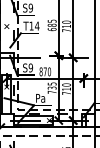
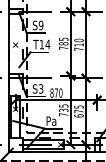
text: (51, 28) -> (63, 47), 685 -> 785
text: (30, 67) -> (40, 88), S9 -> S3
text: (66, 89) -> (78, 111), 710 -> 675

